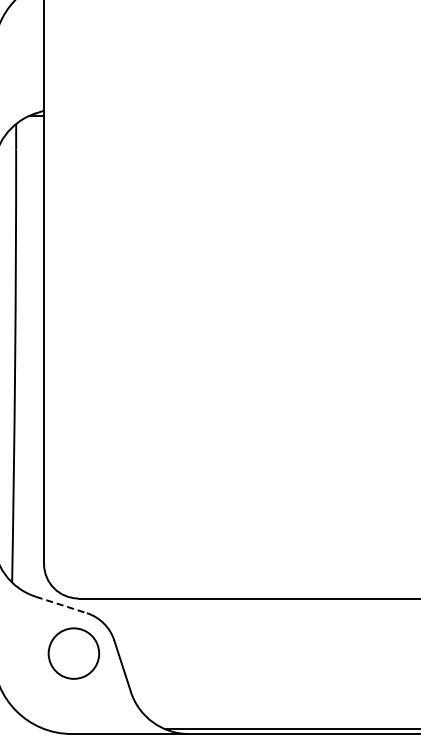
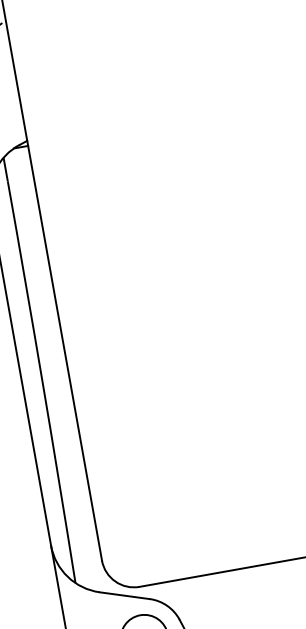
line: (61, 604) -> (124, 595), dashed -> solid

